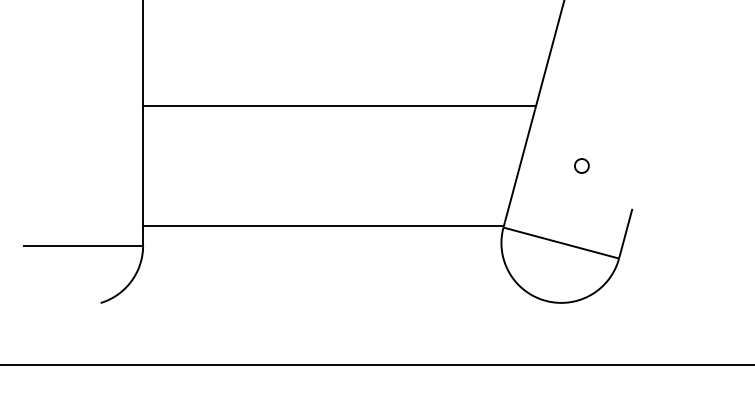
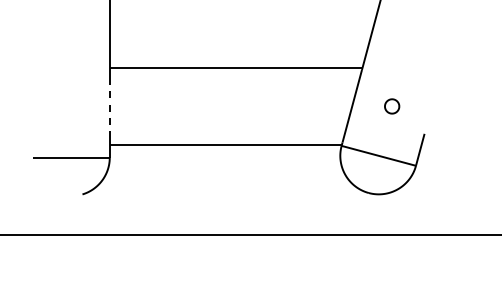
part: (580, 164) -> (391, 105), size x1.6
line: (142, 166) -> (109, 106), solid -> dashed

